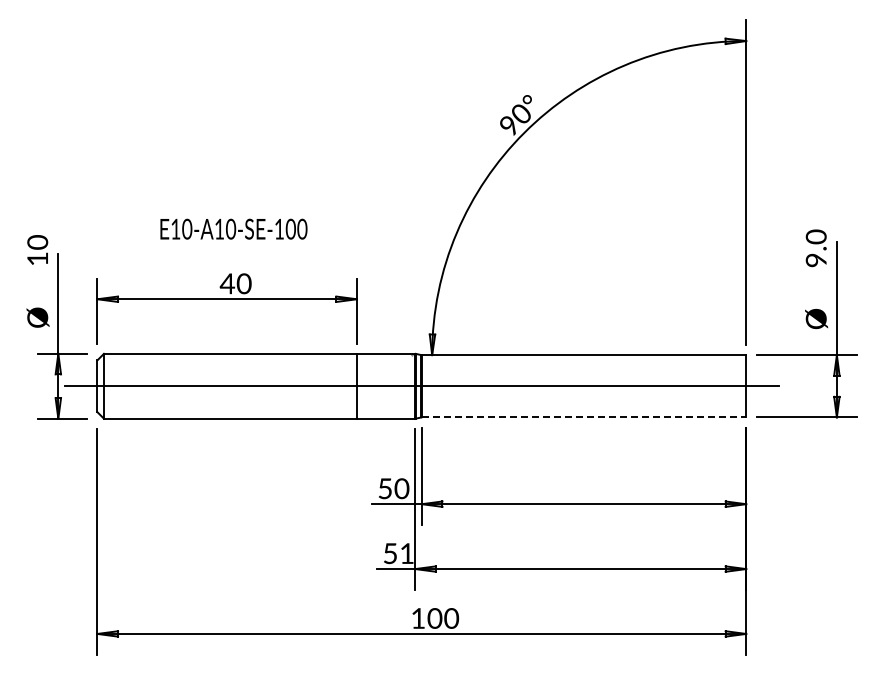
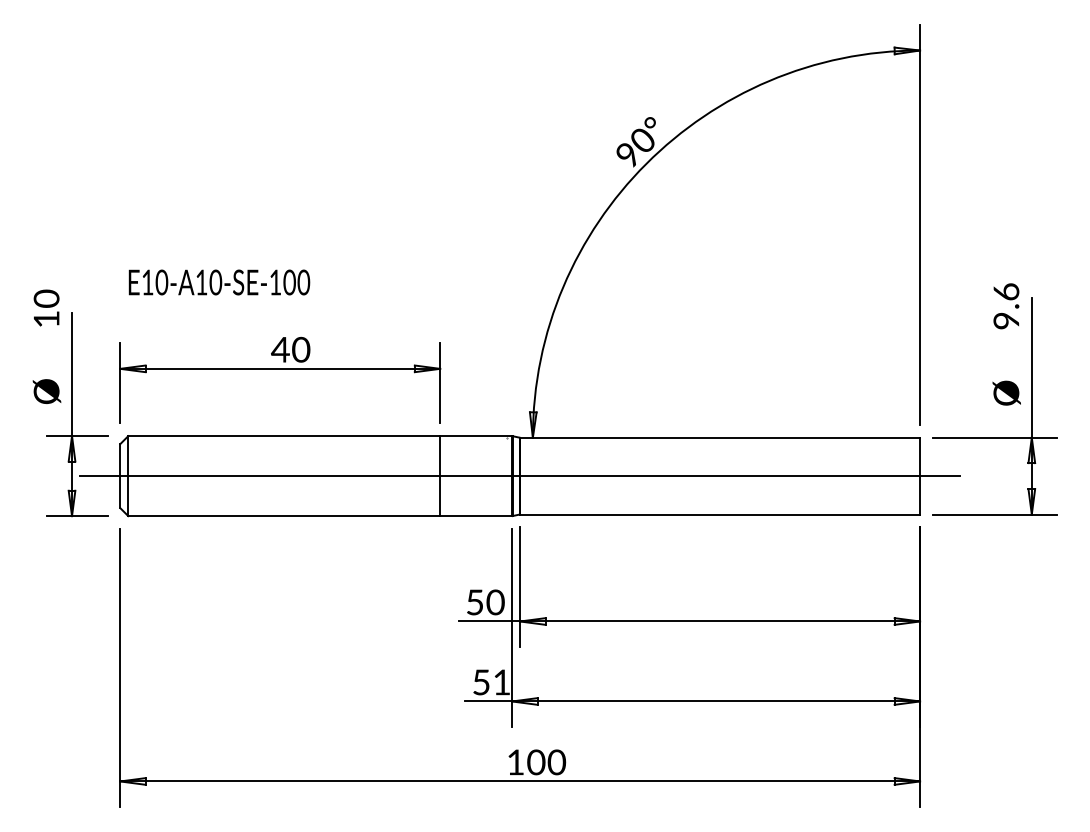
text: (233, 228) -> (218, 281), moved
text: (815, 236) -> (1005, 291), 9.0 -> 9.6
line: (584, 417) -> (720, 514), dashed -> solid

